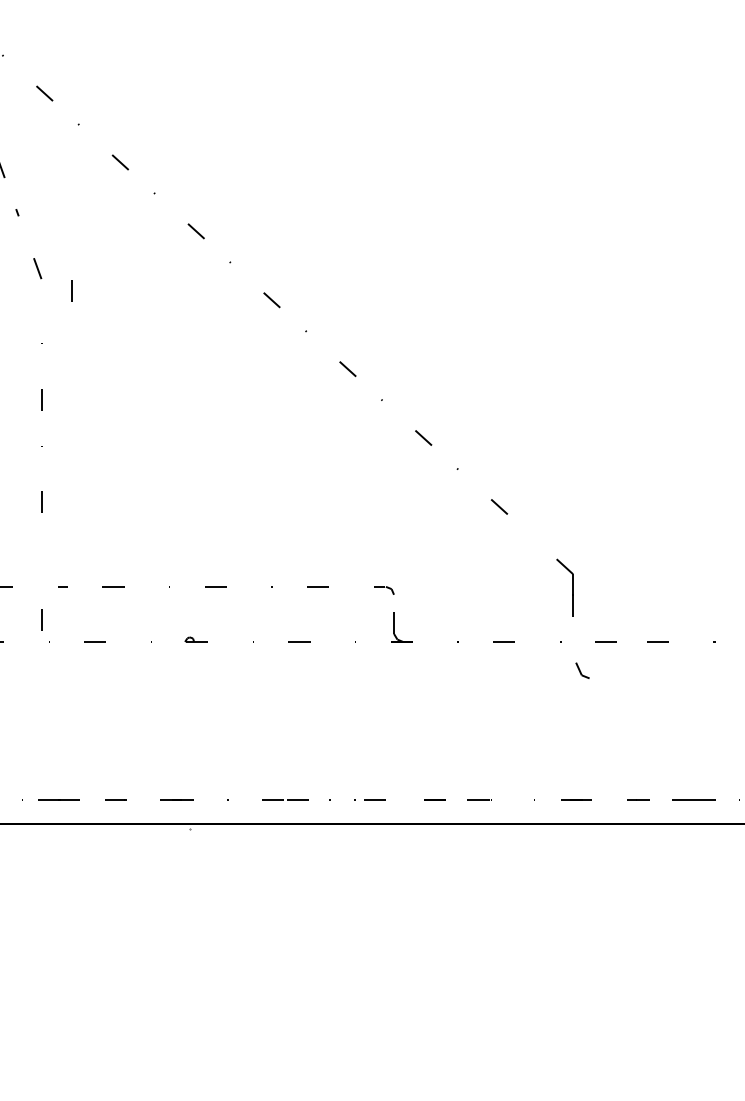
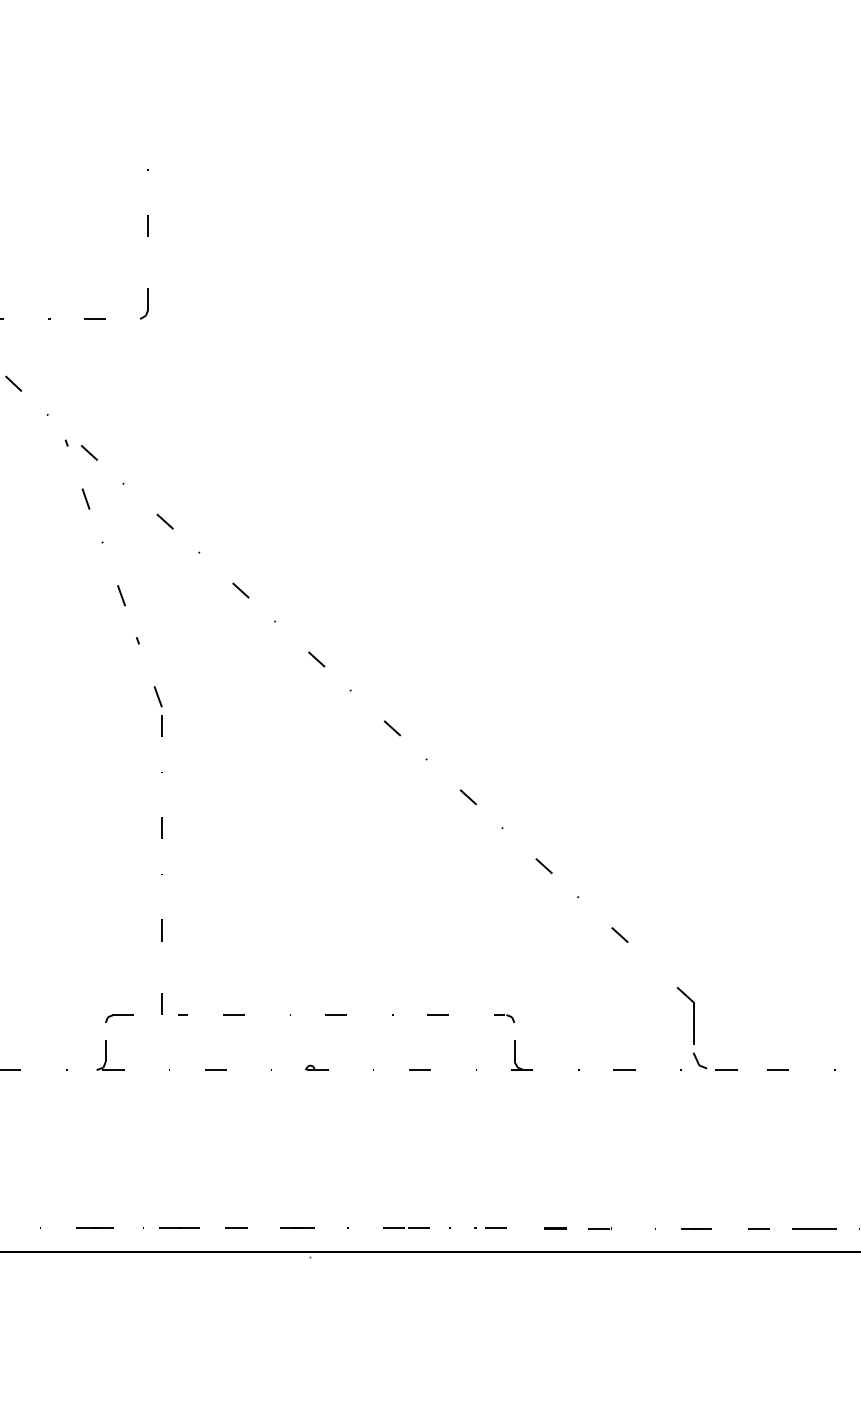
line: (71, 290) -> (161, 725), moved
line: (41, 619) -> (161, 1003), moved
line: (581, 671) -> (698, 1061), moved

